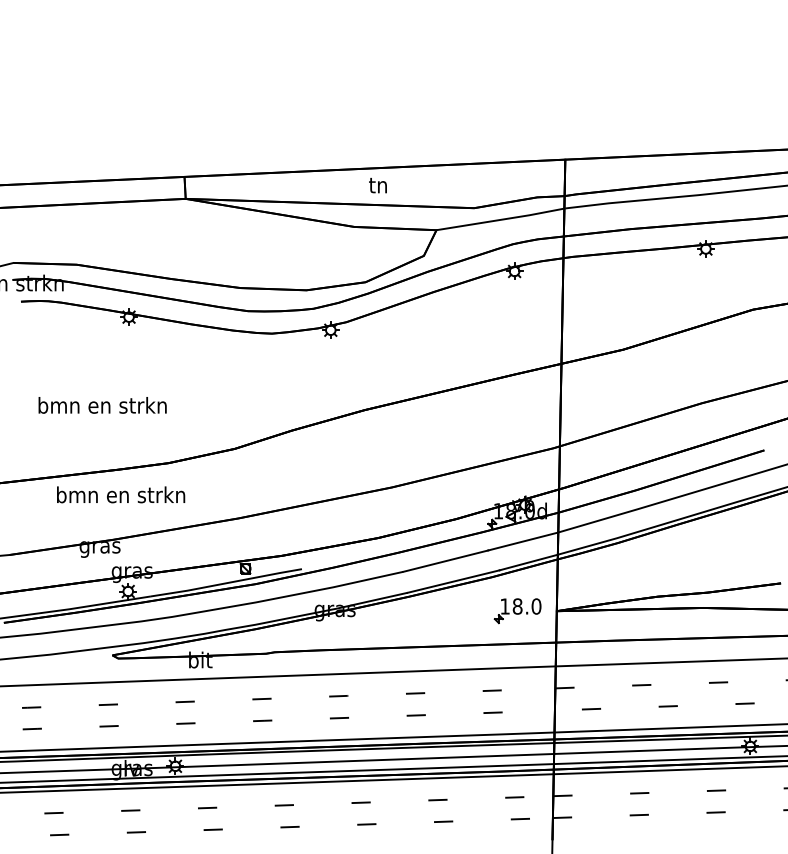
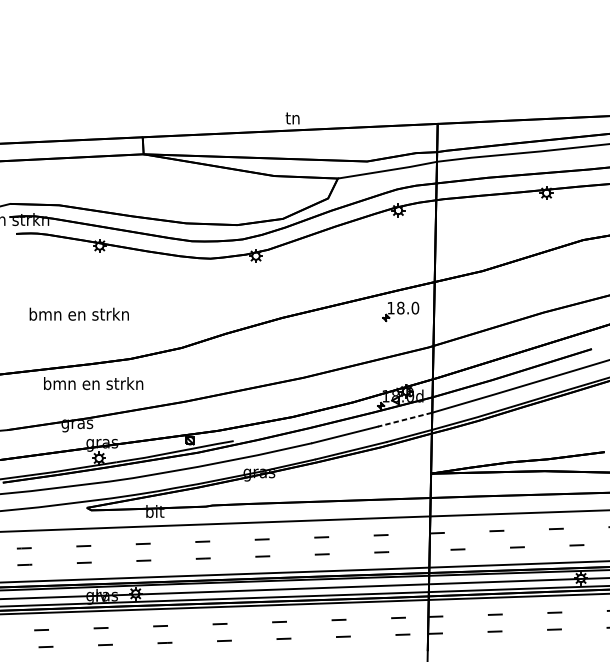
text: (377, 185) -> (292, 118), moved
line: (522, 541) -> (404, 419), solid -> dashed
part: (517, 611) -> (400, 312), moved

